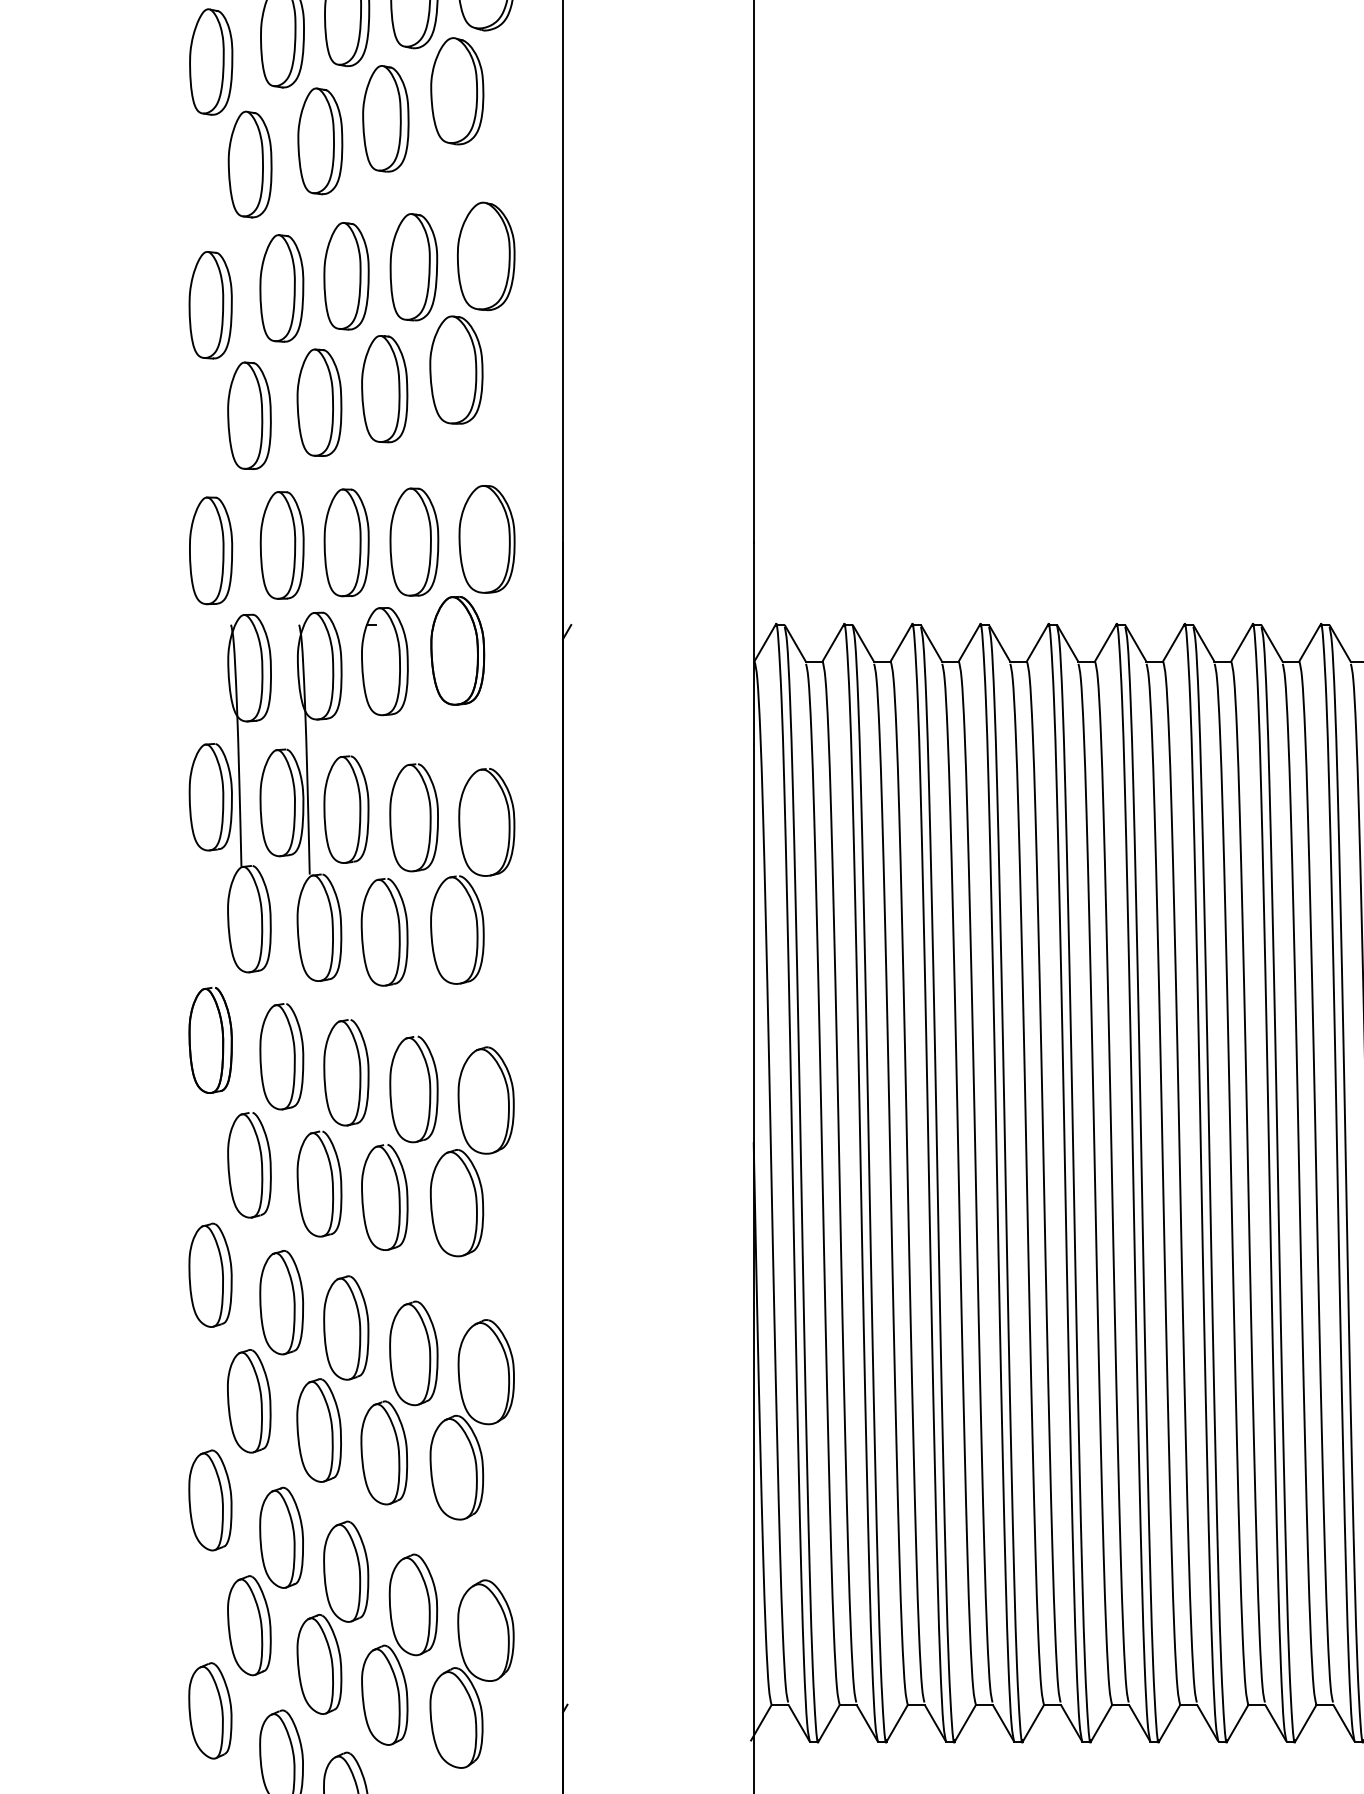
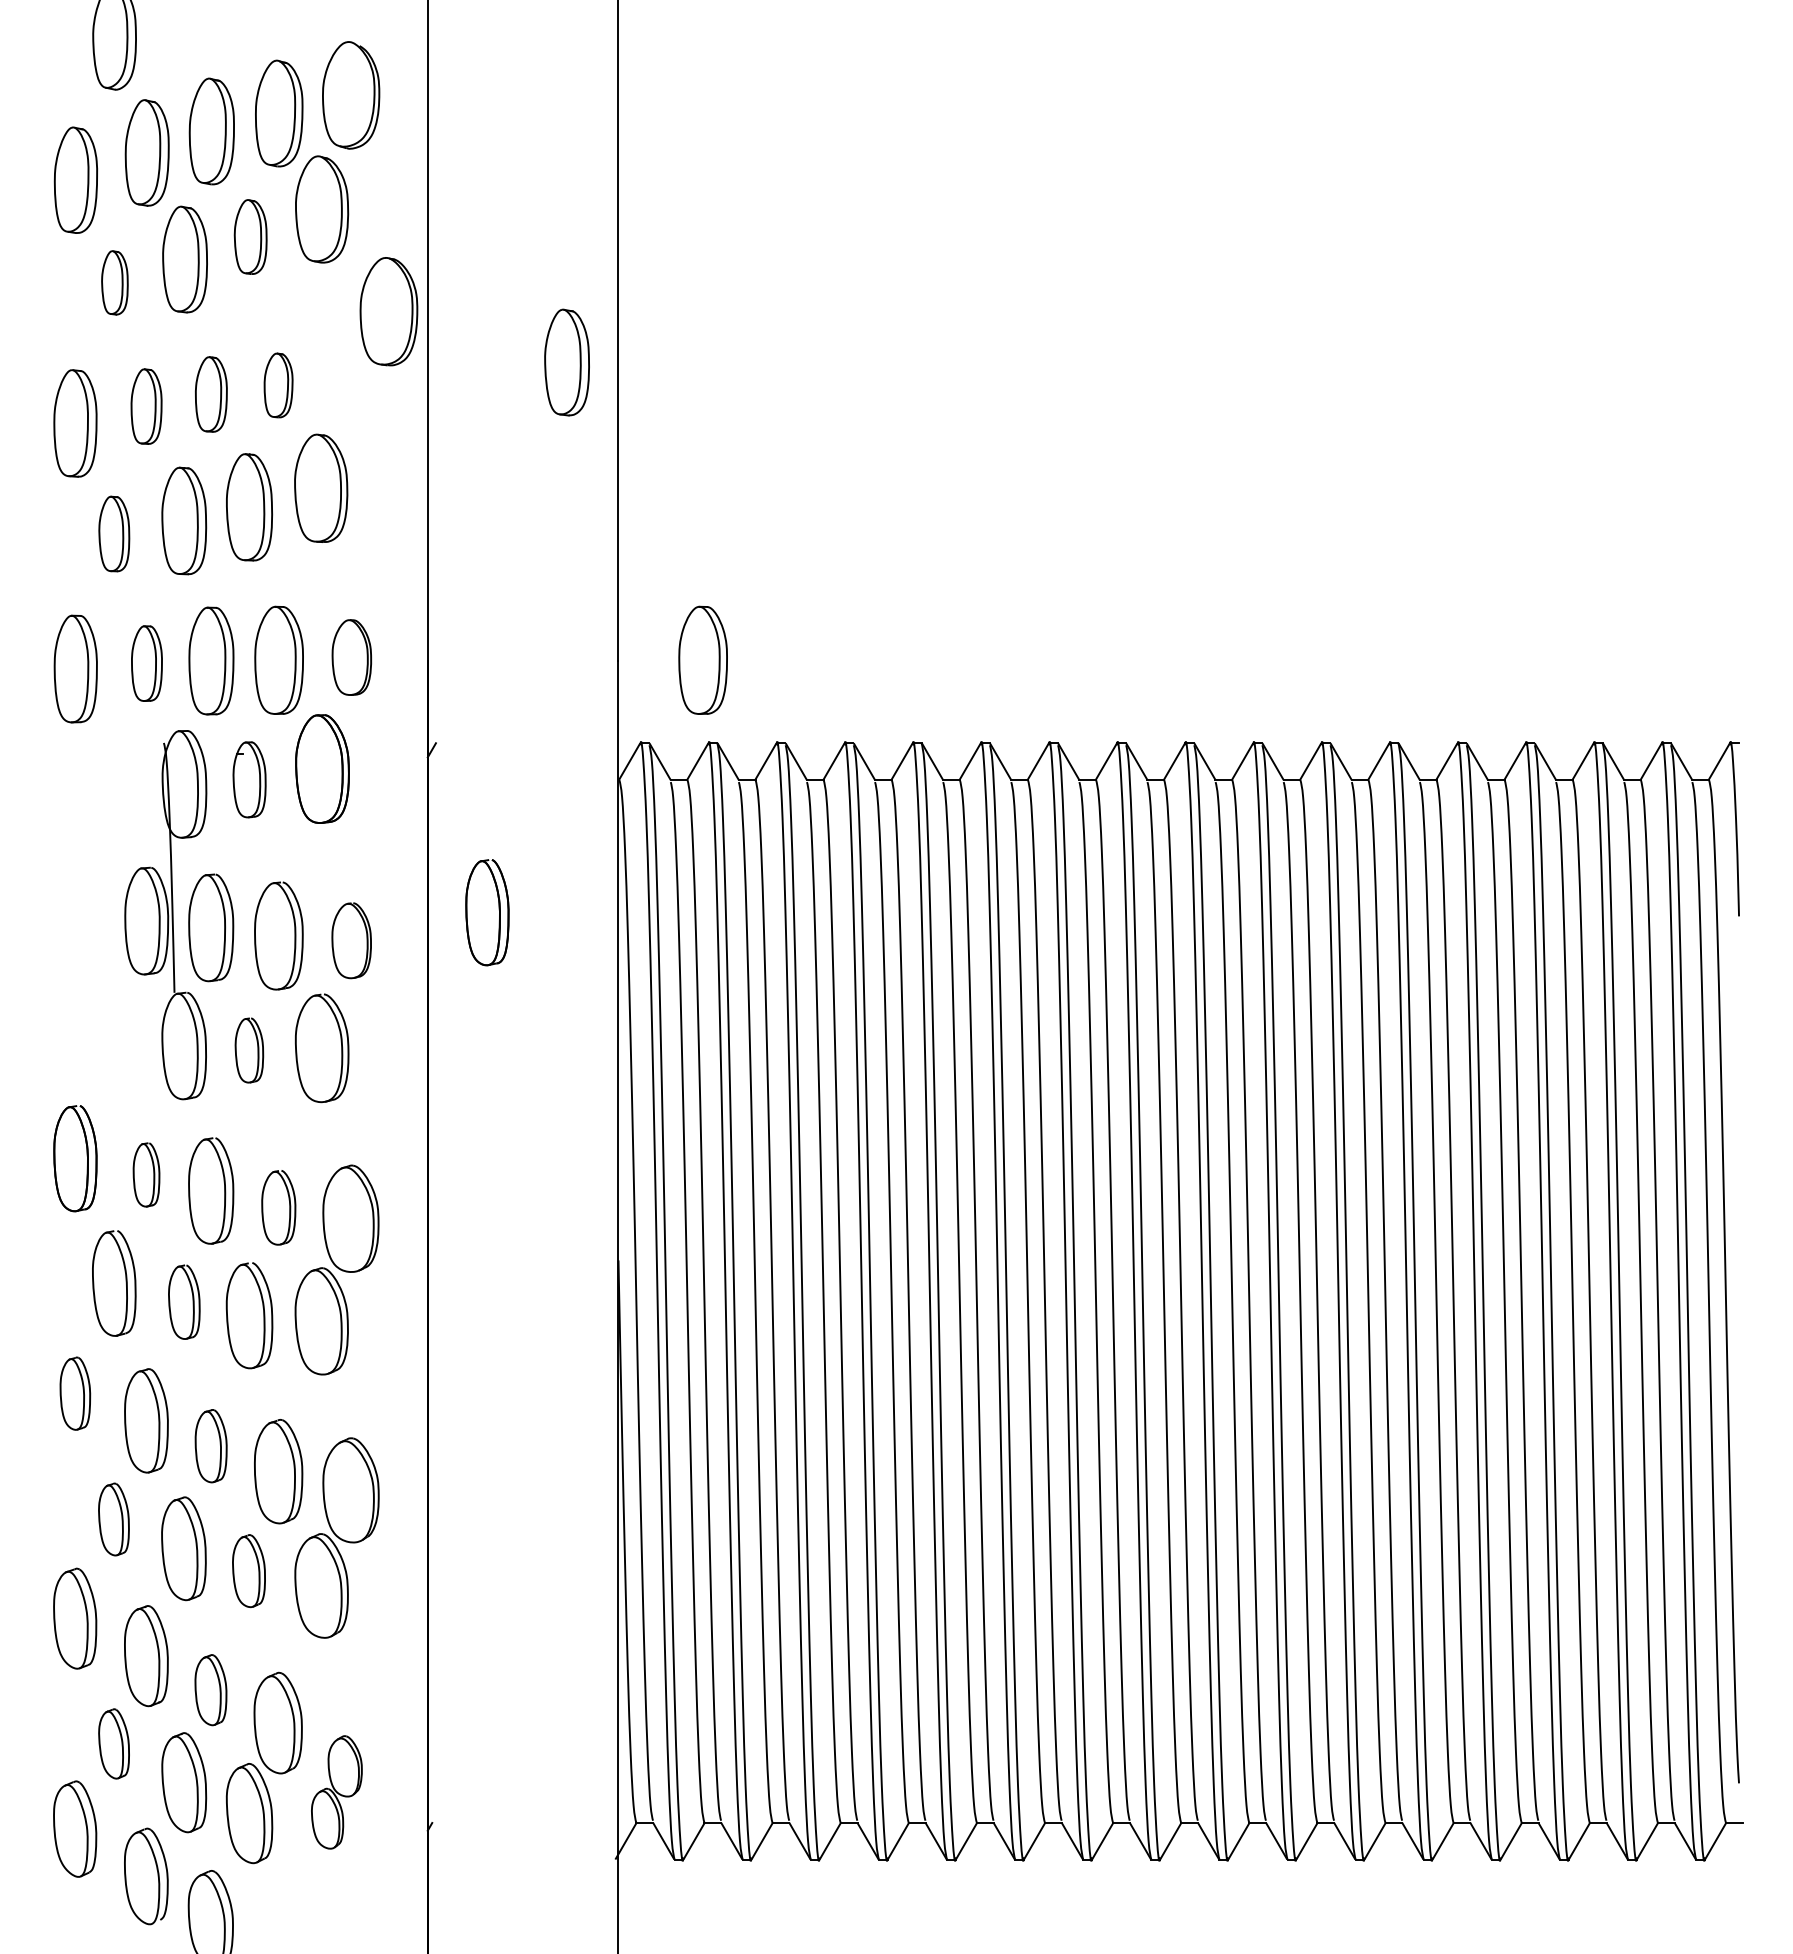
part: (385, 118) -> (250, 236), size x0.7
part: (249, 164) -> (114, 282), size x0.6
part: (701, 244) -> (566, 362), added
part: (485, 256) -> (388, 311), moved
part: (413, 267) -> (278, 385), size x0.6
part: (346, 276) -> (211, 394), size x0.7
part: (281, 288) -> (146, 406), size x0.7
part: (249, 415) -> (114, 533), size x0.7
part: (486, 539) -> (351, 657), size x0.7
part: (837, 541) -> (702, 659), added
part: (281, 545) -> (146, 663), size x0.7
part: (384, 661) -> (249, 779), size x0.7
part: (229, 793) -> (94, 911), removed
part: (622, 794) -> (487, 912), added
part: (486, 822) -> (351, 940), size x0.7
part: (384, 932) -> (249, 1050), size x0.6
part: (281, 1056) -> (146, 1174), size x0.6
part: (413, 1089) -> (278, 1207), size x0.7
part: (319, 1183) -> (184, 1301), size x0.7
part: (210, 1275) -> (75, 1393), size x0.7
part: (346, 1327) -> (211, 1445), size x0.7
part: (248, 1401) -> (113, 1519), size x0.7
part: (383, 1452) -> (248, 1570), size x0.7
part: (345, 1572) -> (210, 1690), size x0.7
part: (248, 1625) -> (113, 1743), size x0.7
part: (471, 1674) -> (336, 1792), size x0.6

